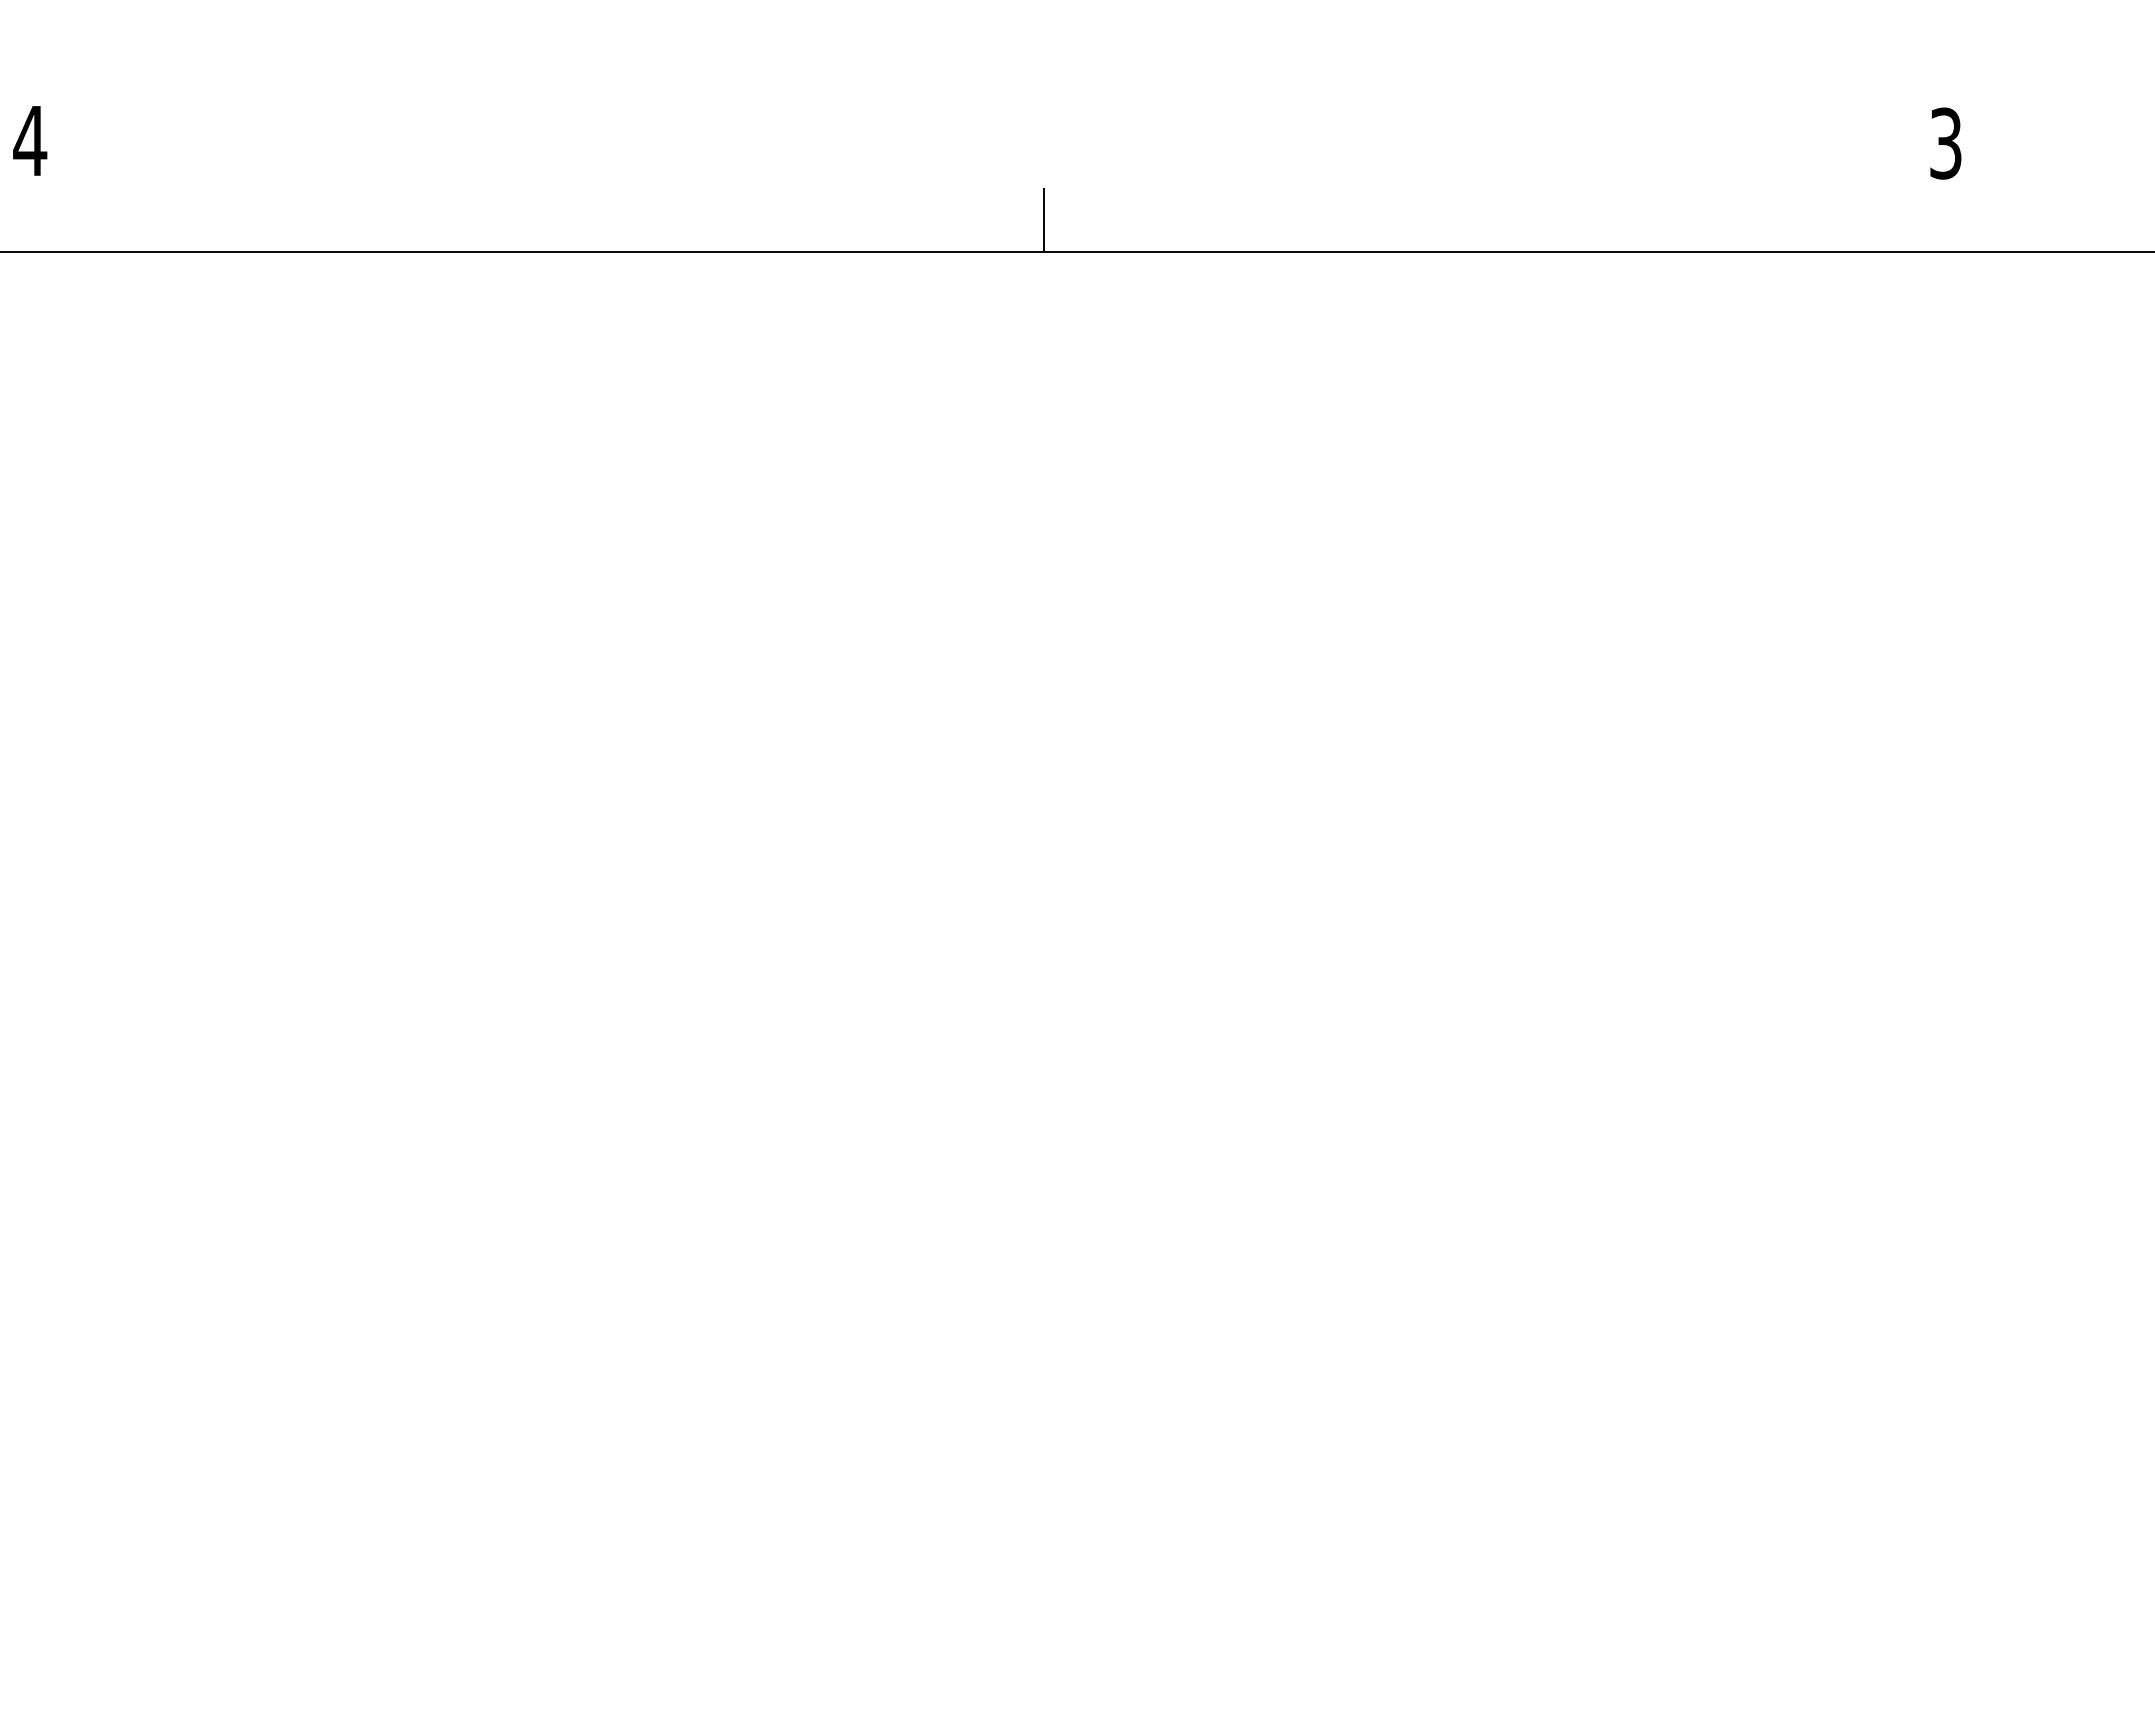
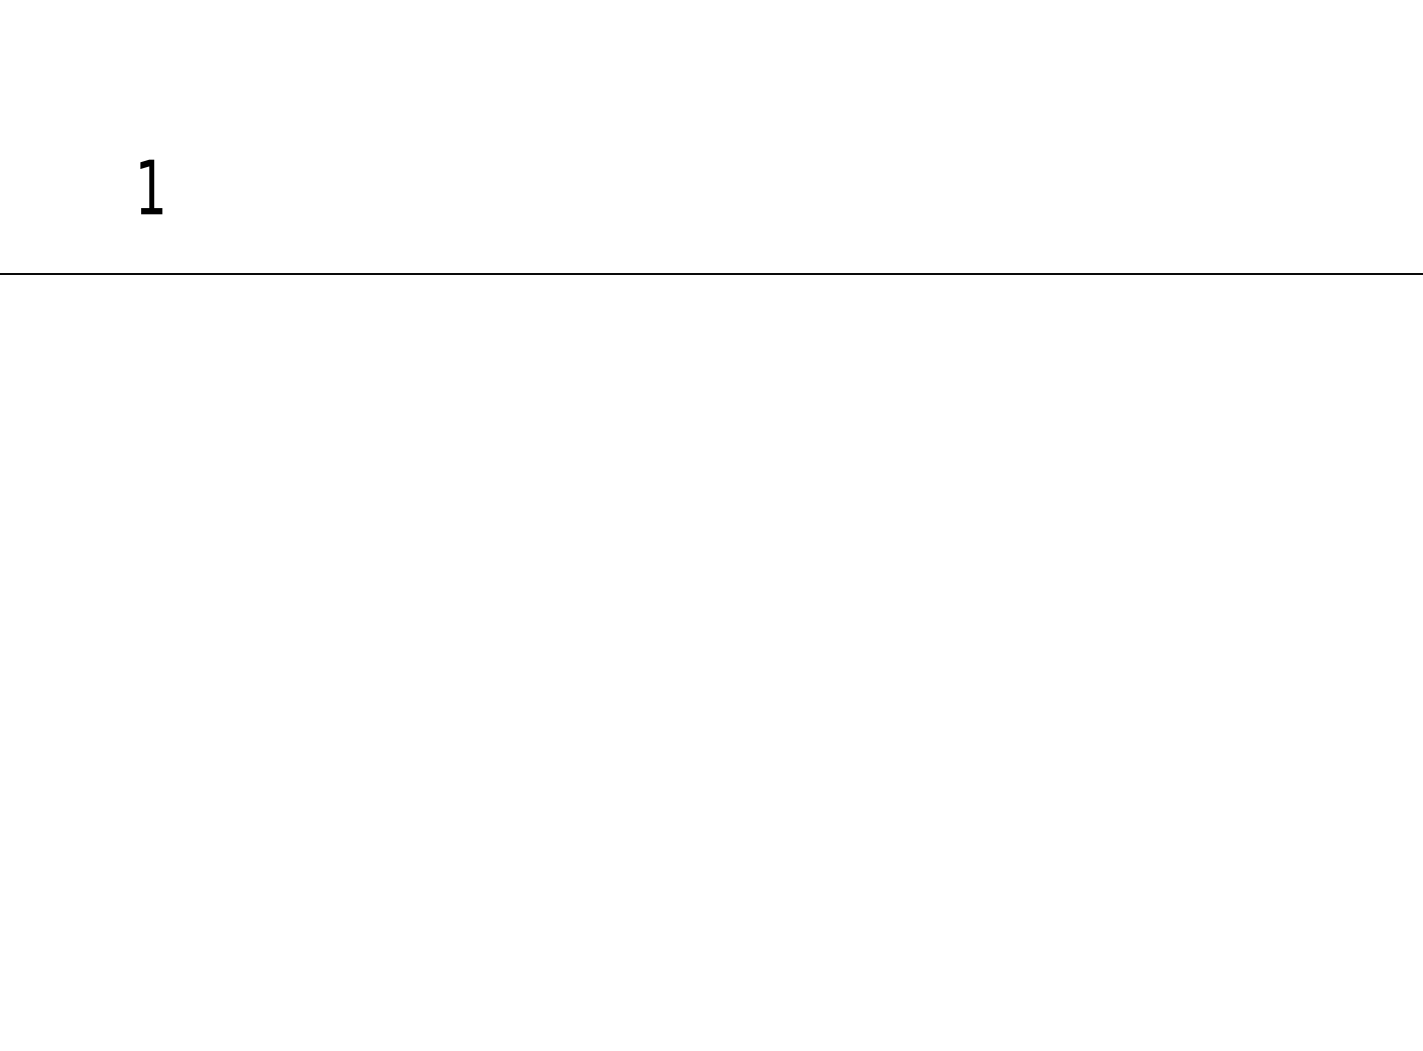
text: (30, 140) -> (151, 186), 4 -> 1
line: (1043, 220) -> (945, 249), removed

